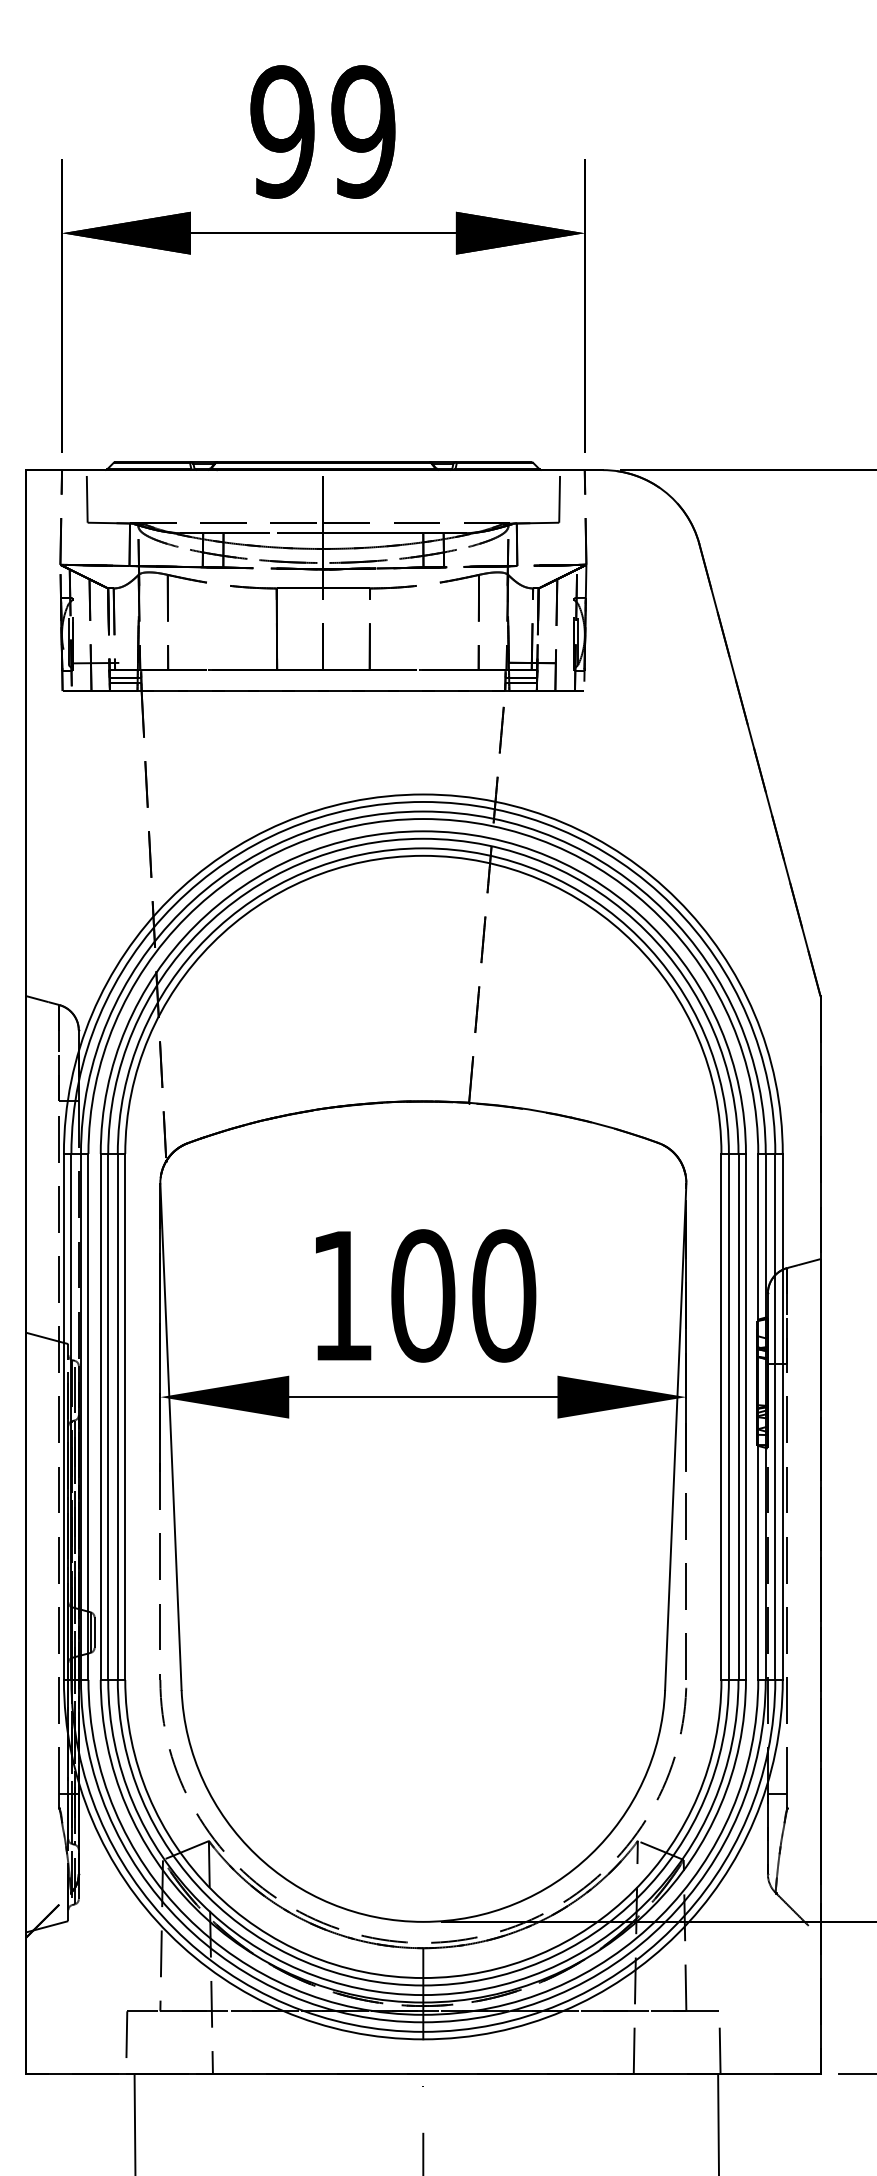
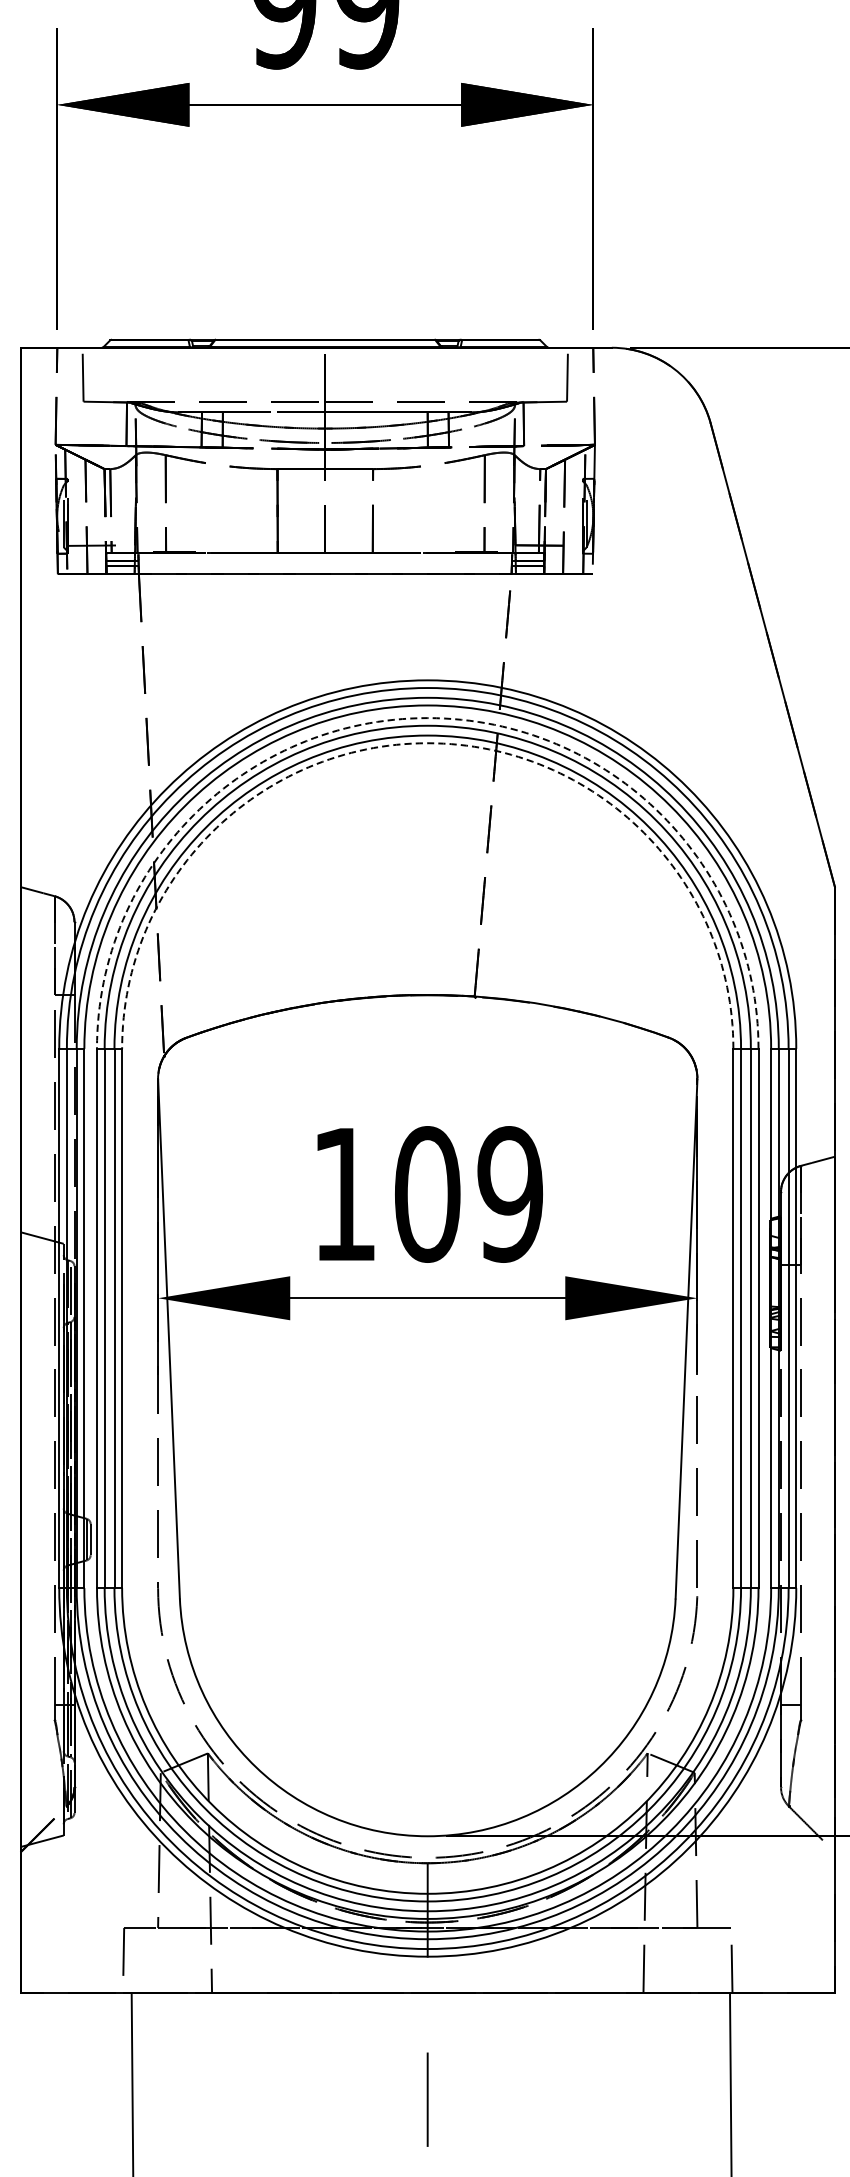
arc: (423, 831) -> (427, 718), solid -> dashed
arc: (423, 855) -> (427, 742), solid -> dashed
text: (503, 1295) -> (509, 1194), 100 -> 109

